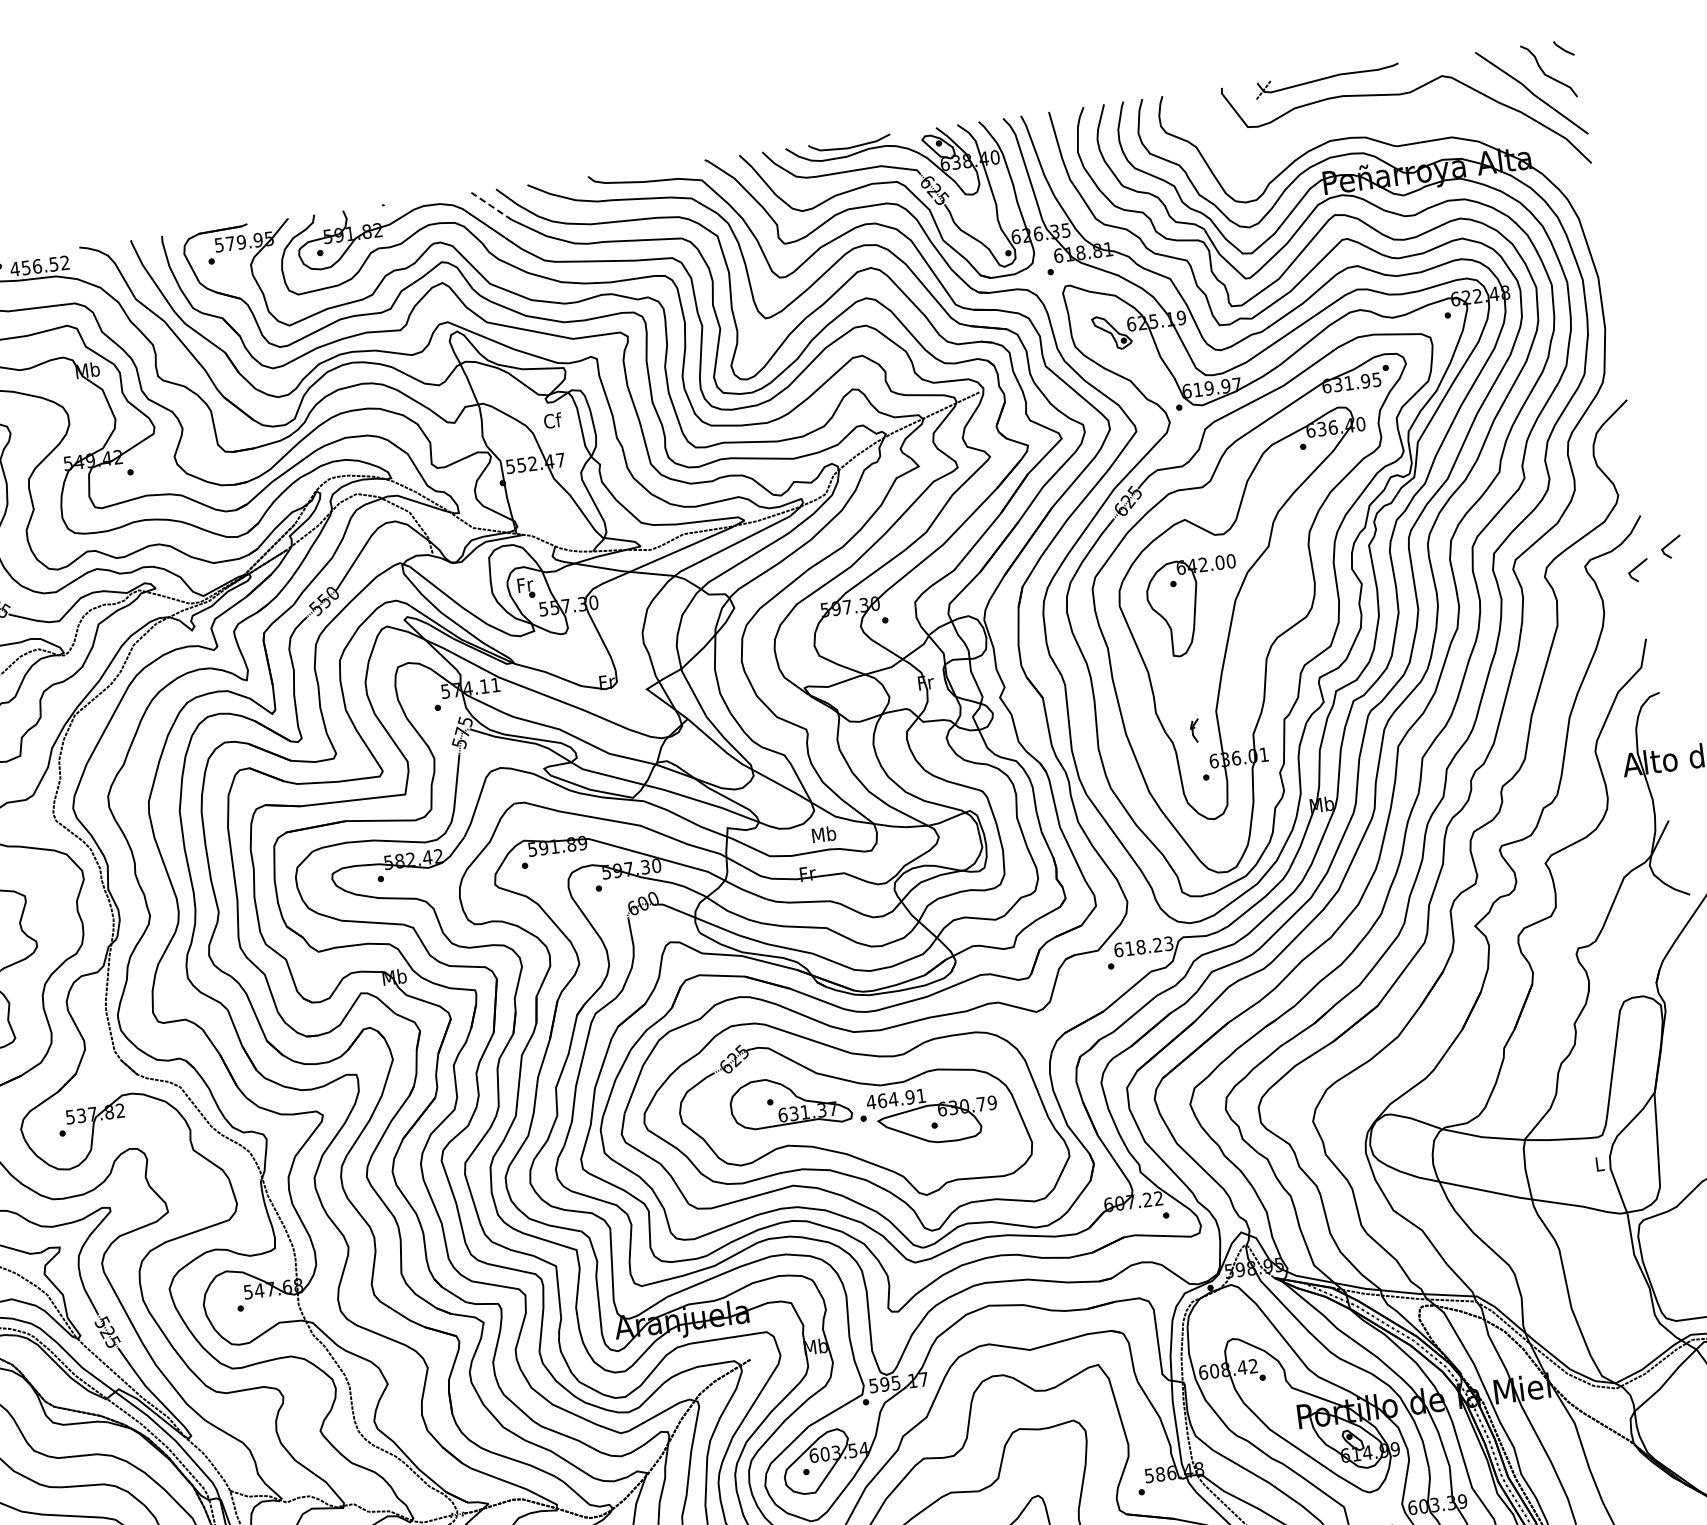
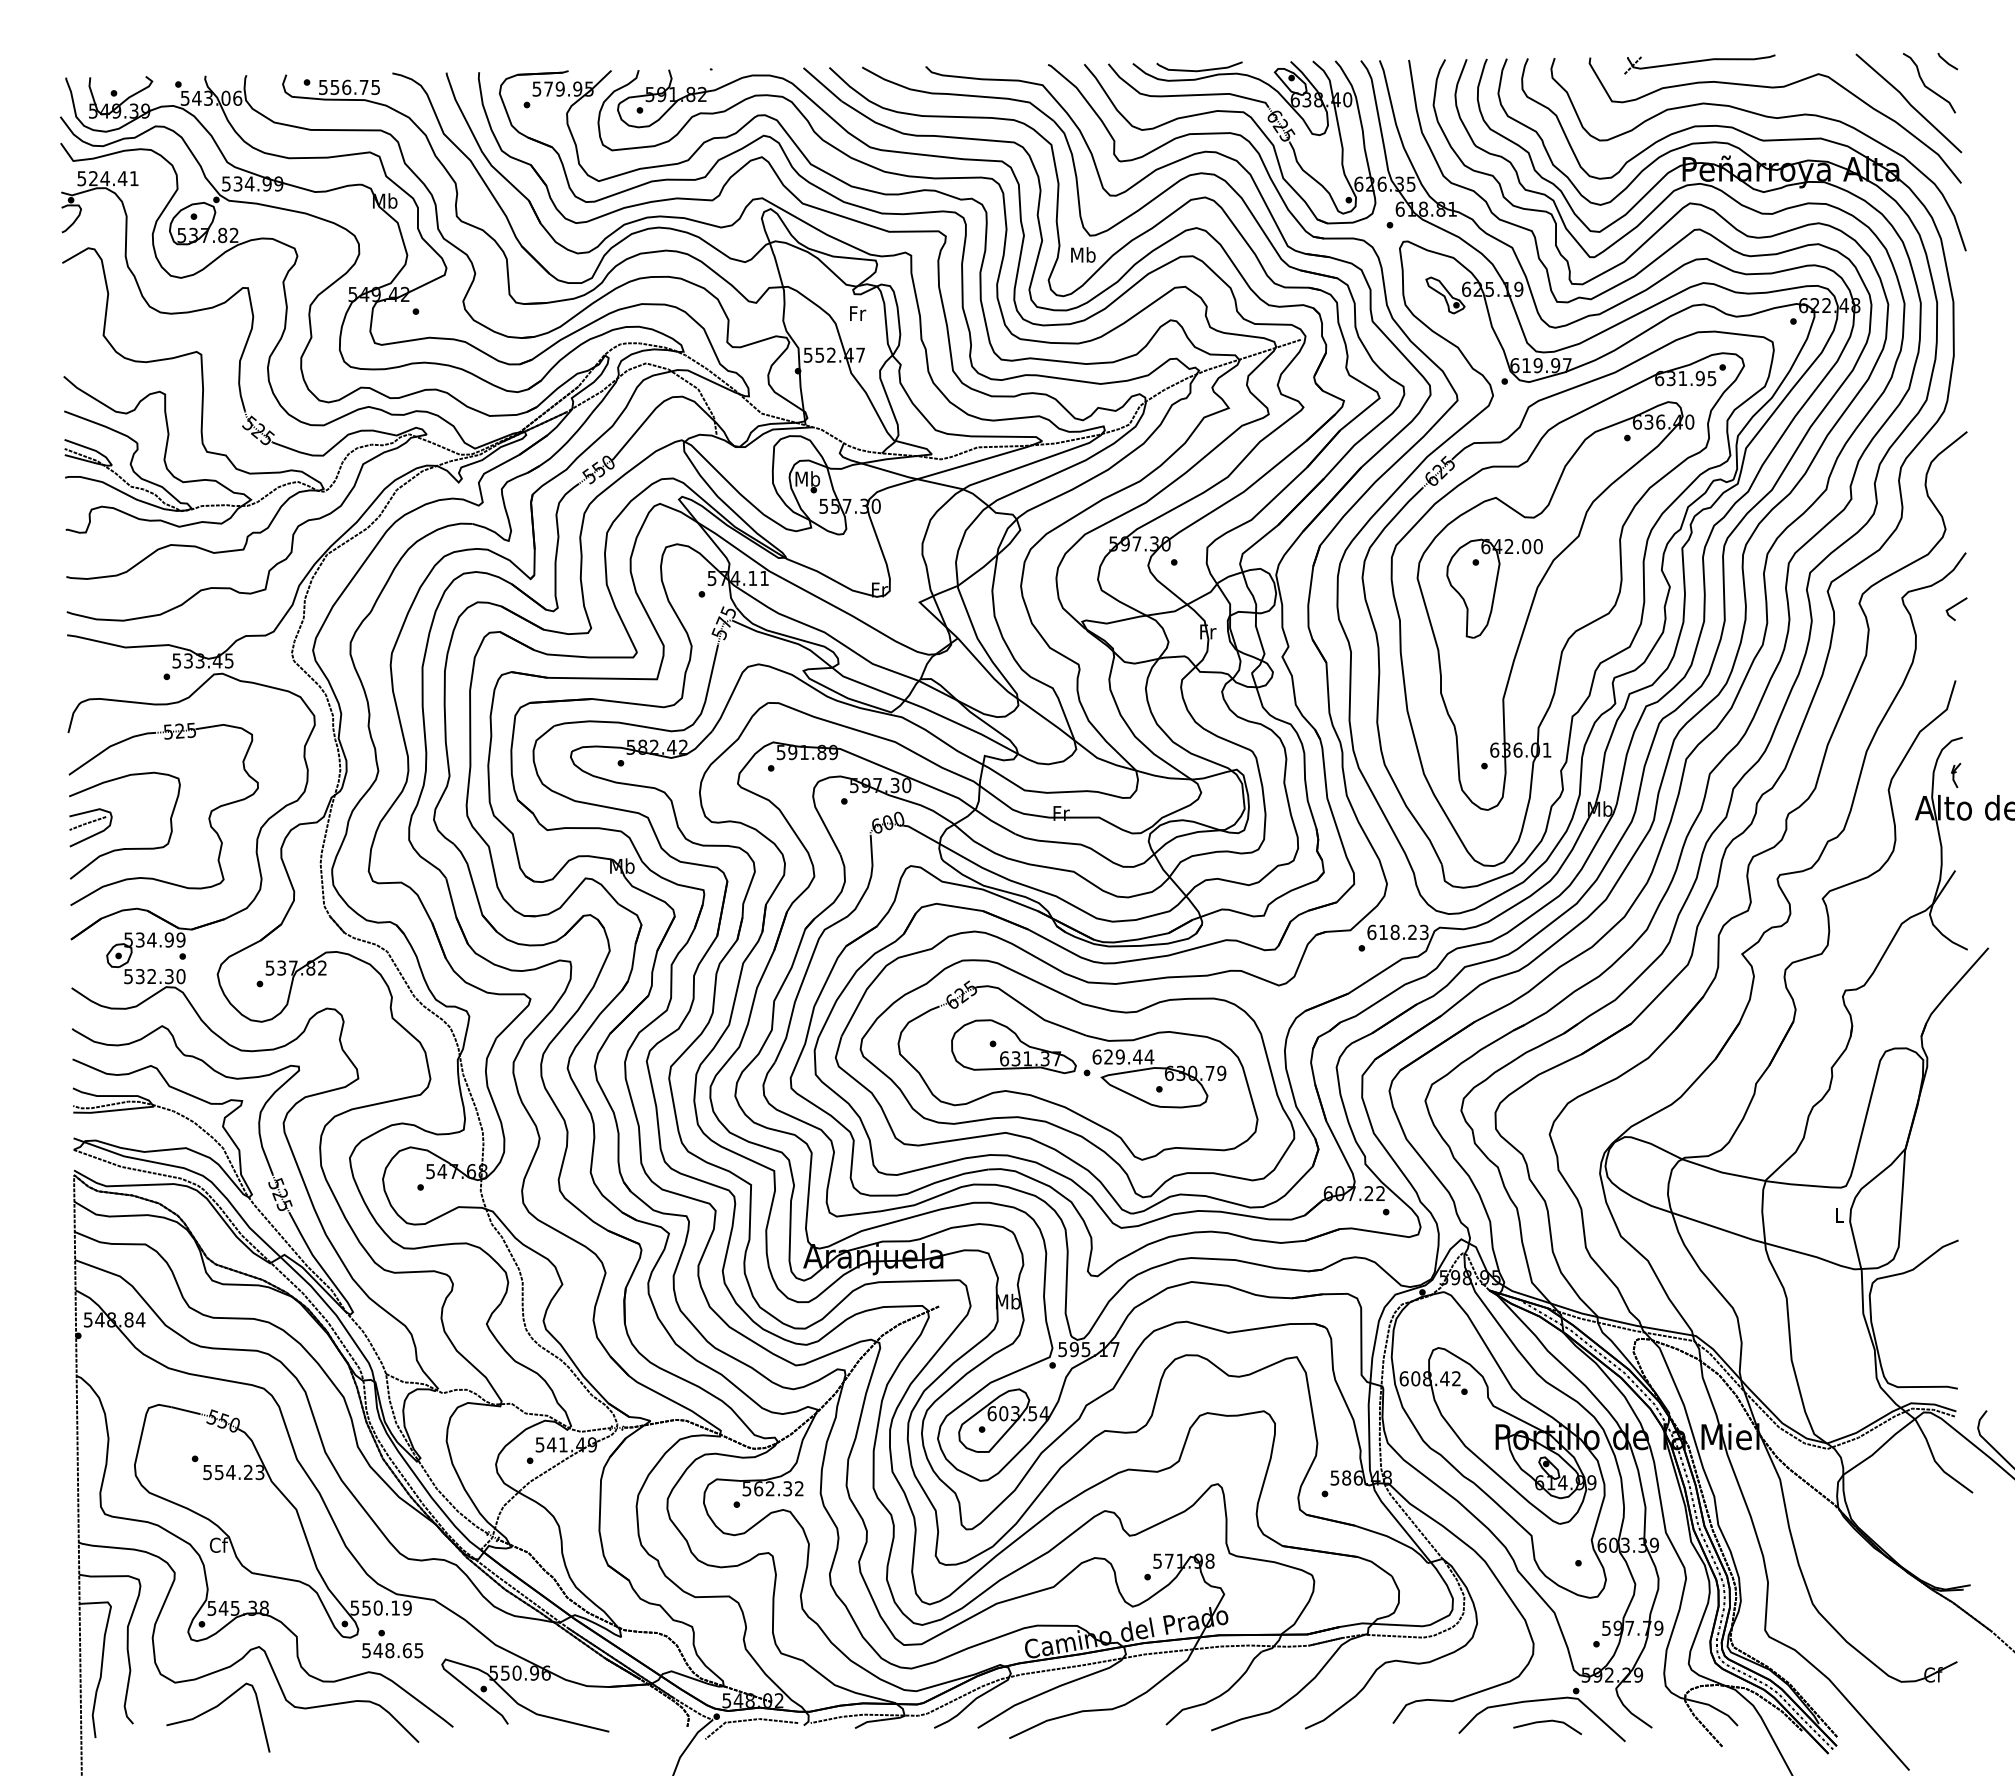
curve: (1396, 123) -> (1765, 117), added
line: (491, 206) -> (822, 84), dashed -> solid
text: (39, 266) -> (348, 87), 456.52 -> 556.75
text: (552, 420) -> (857, 313), Cf -> Fr
line: (1669, 544) -> (1992, 586), removed
text: (524, 584) -> (807, 478), Fr -> Mb
part: (1195, 730) -> (1956, 775), moved
text: (824, 833) -> (1083, 254), moved
text: (896, 1098) -> (1123, 1056), 464.91 -> 629.44

